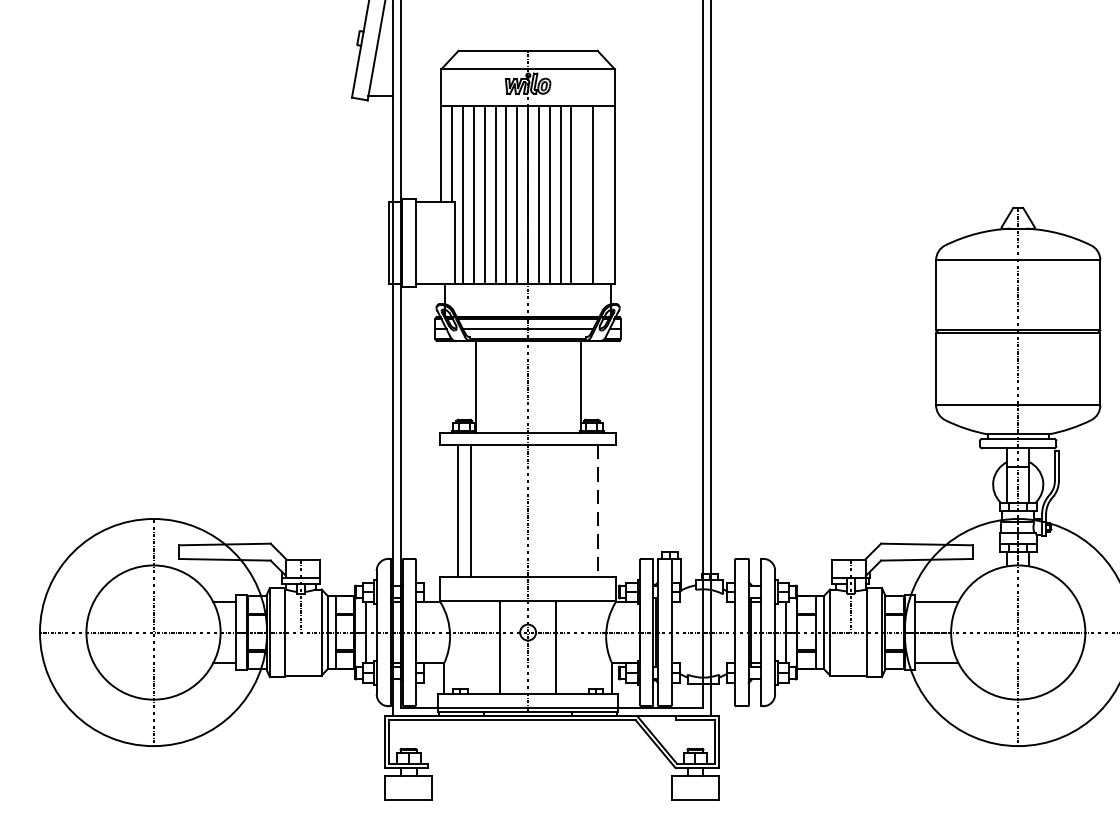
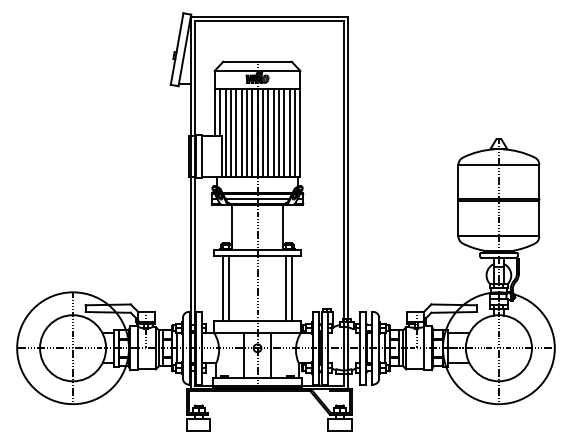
line: (582, 194) -> (284, 132), added
line: (603, 194) -> (294, 132), added
line: (584, 509) -> (285, 287), added
line: (599, 511) -> (292, 288), dashed -> solid

